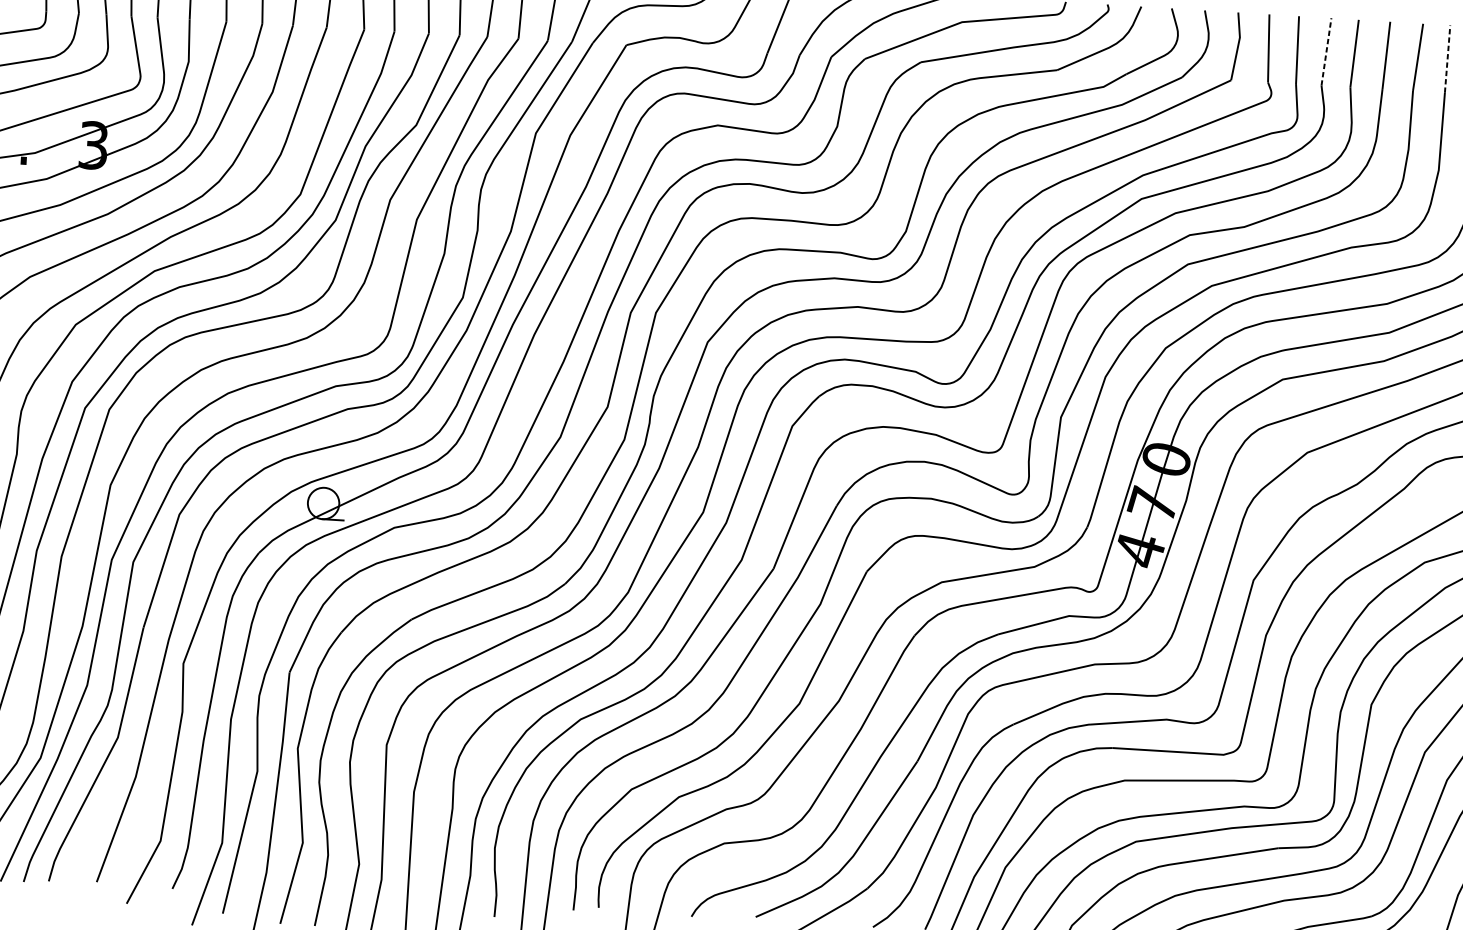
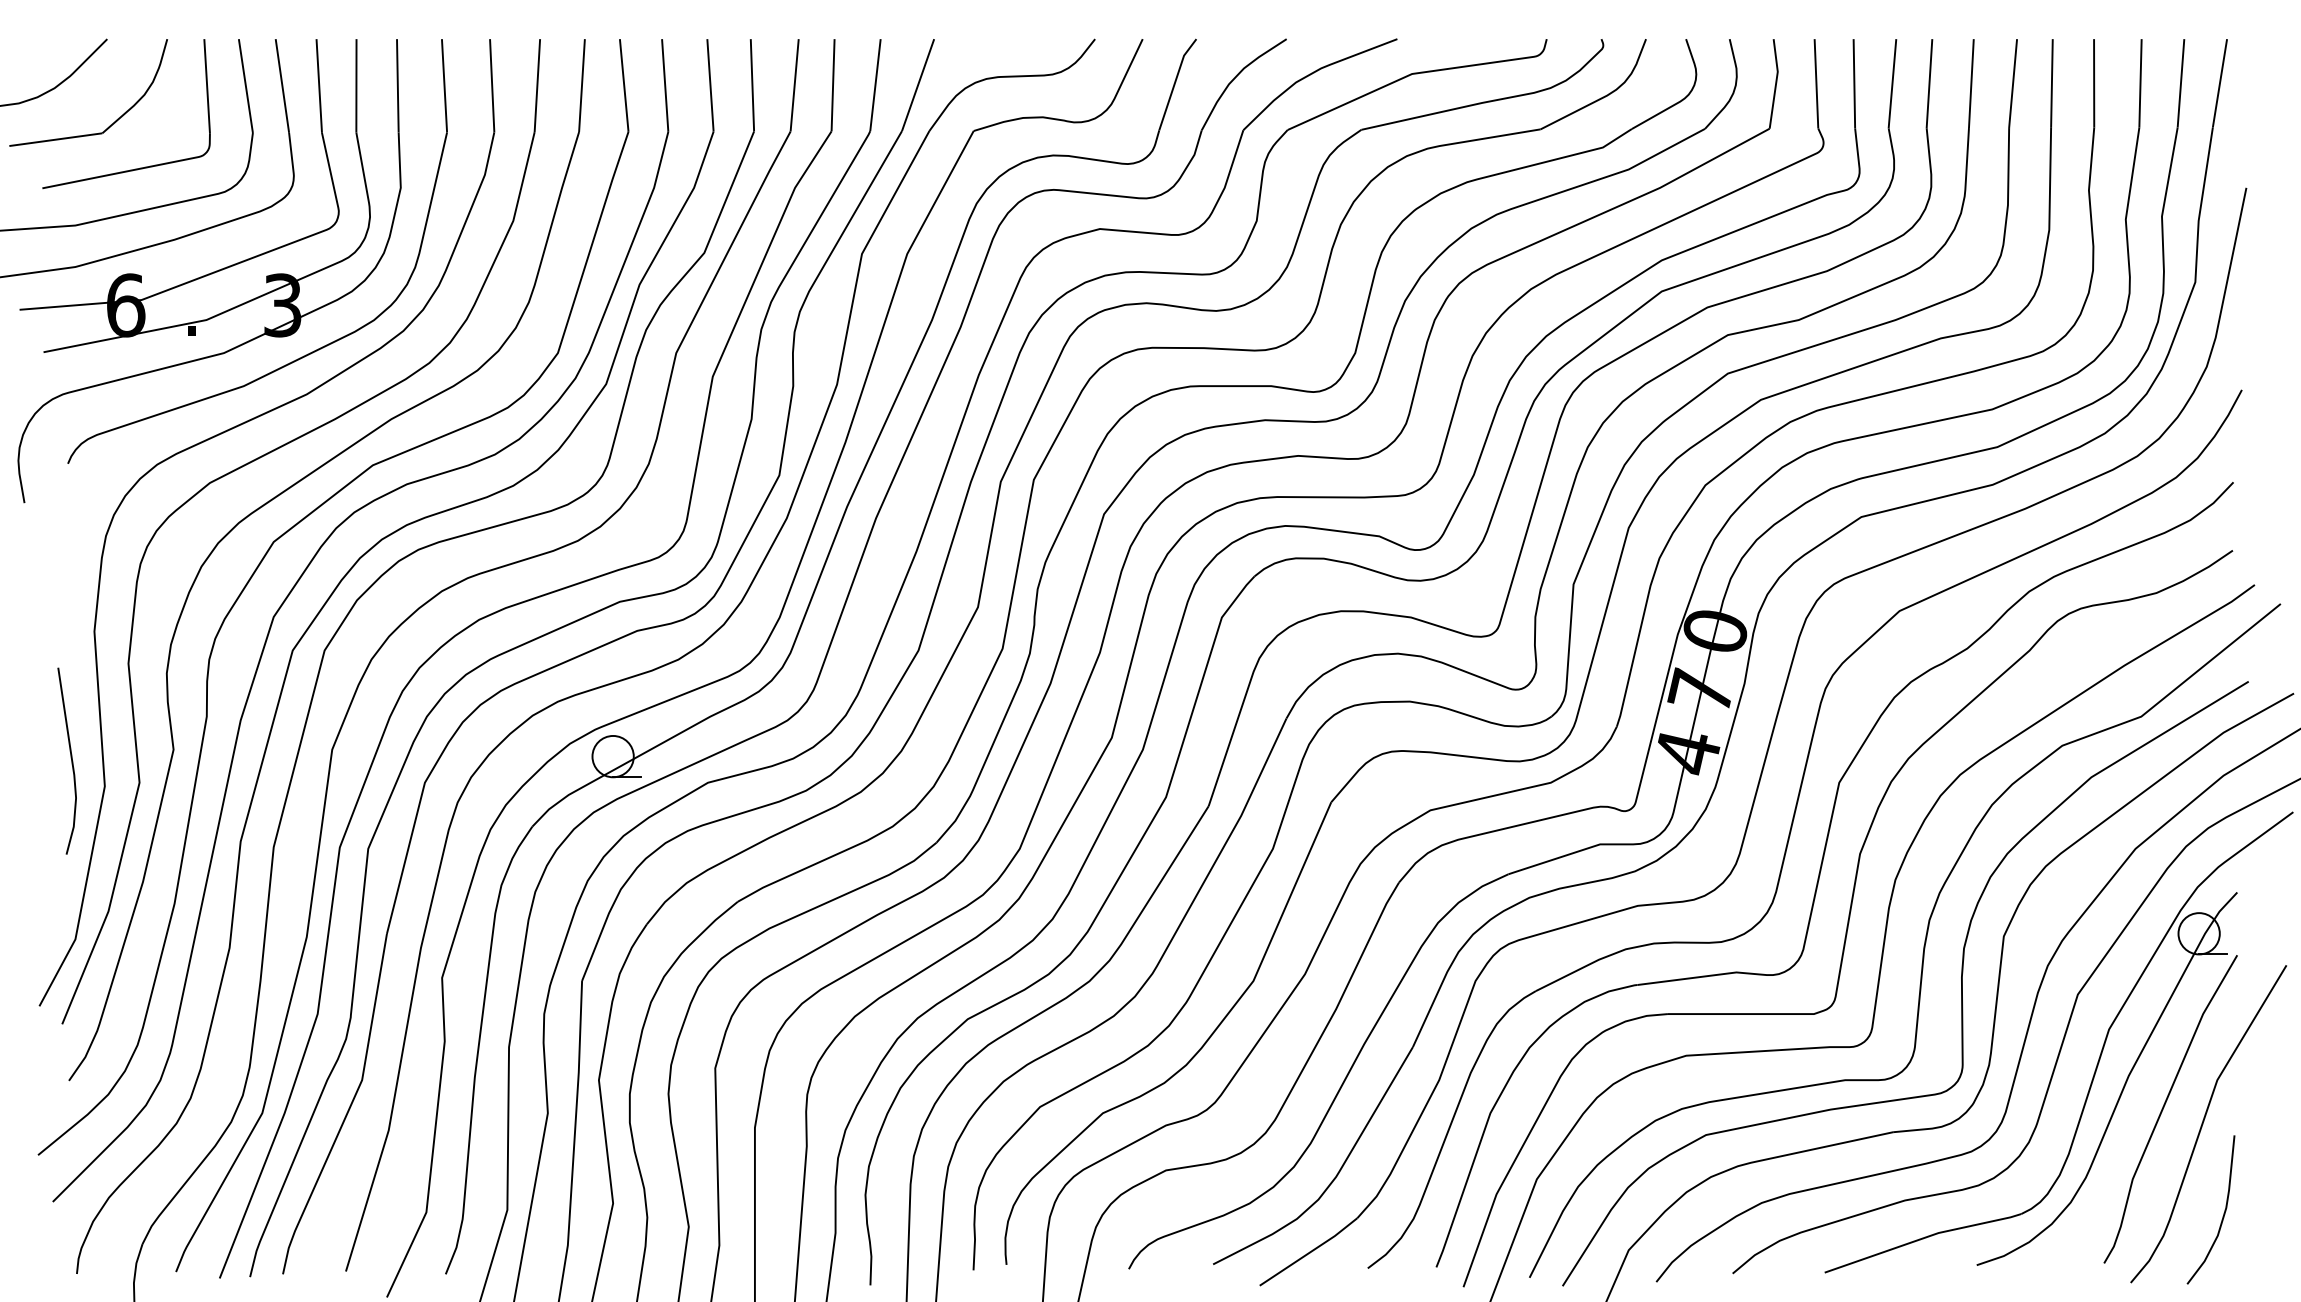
line: (1326, 51) -> (1892, 83), dashed -> solid
line: (1447, 59) -> (2051, 83), dashed -> solid

